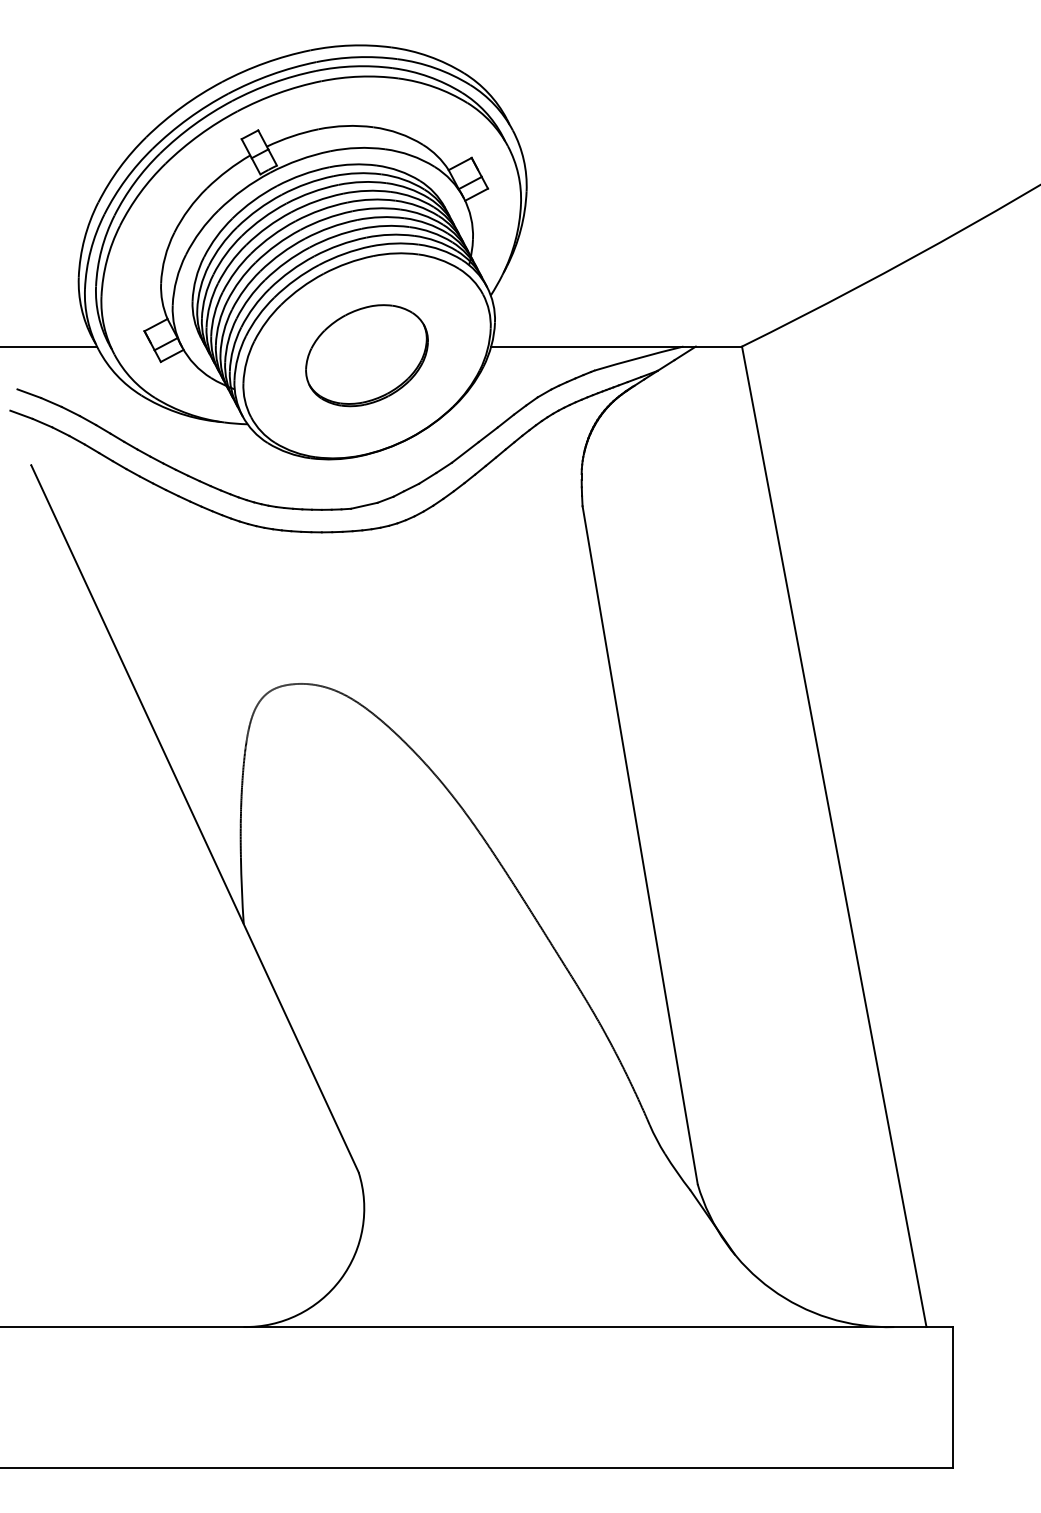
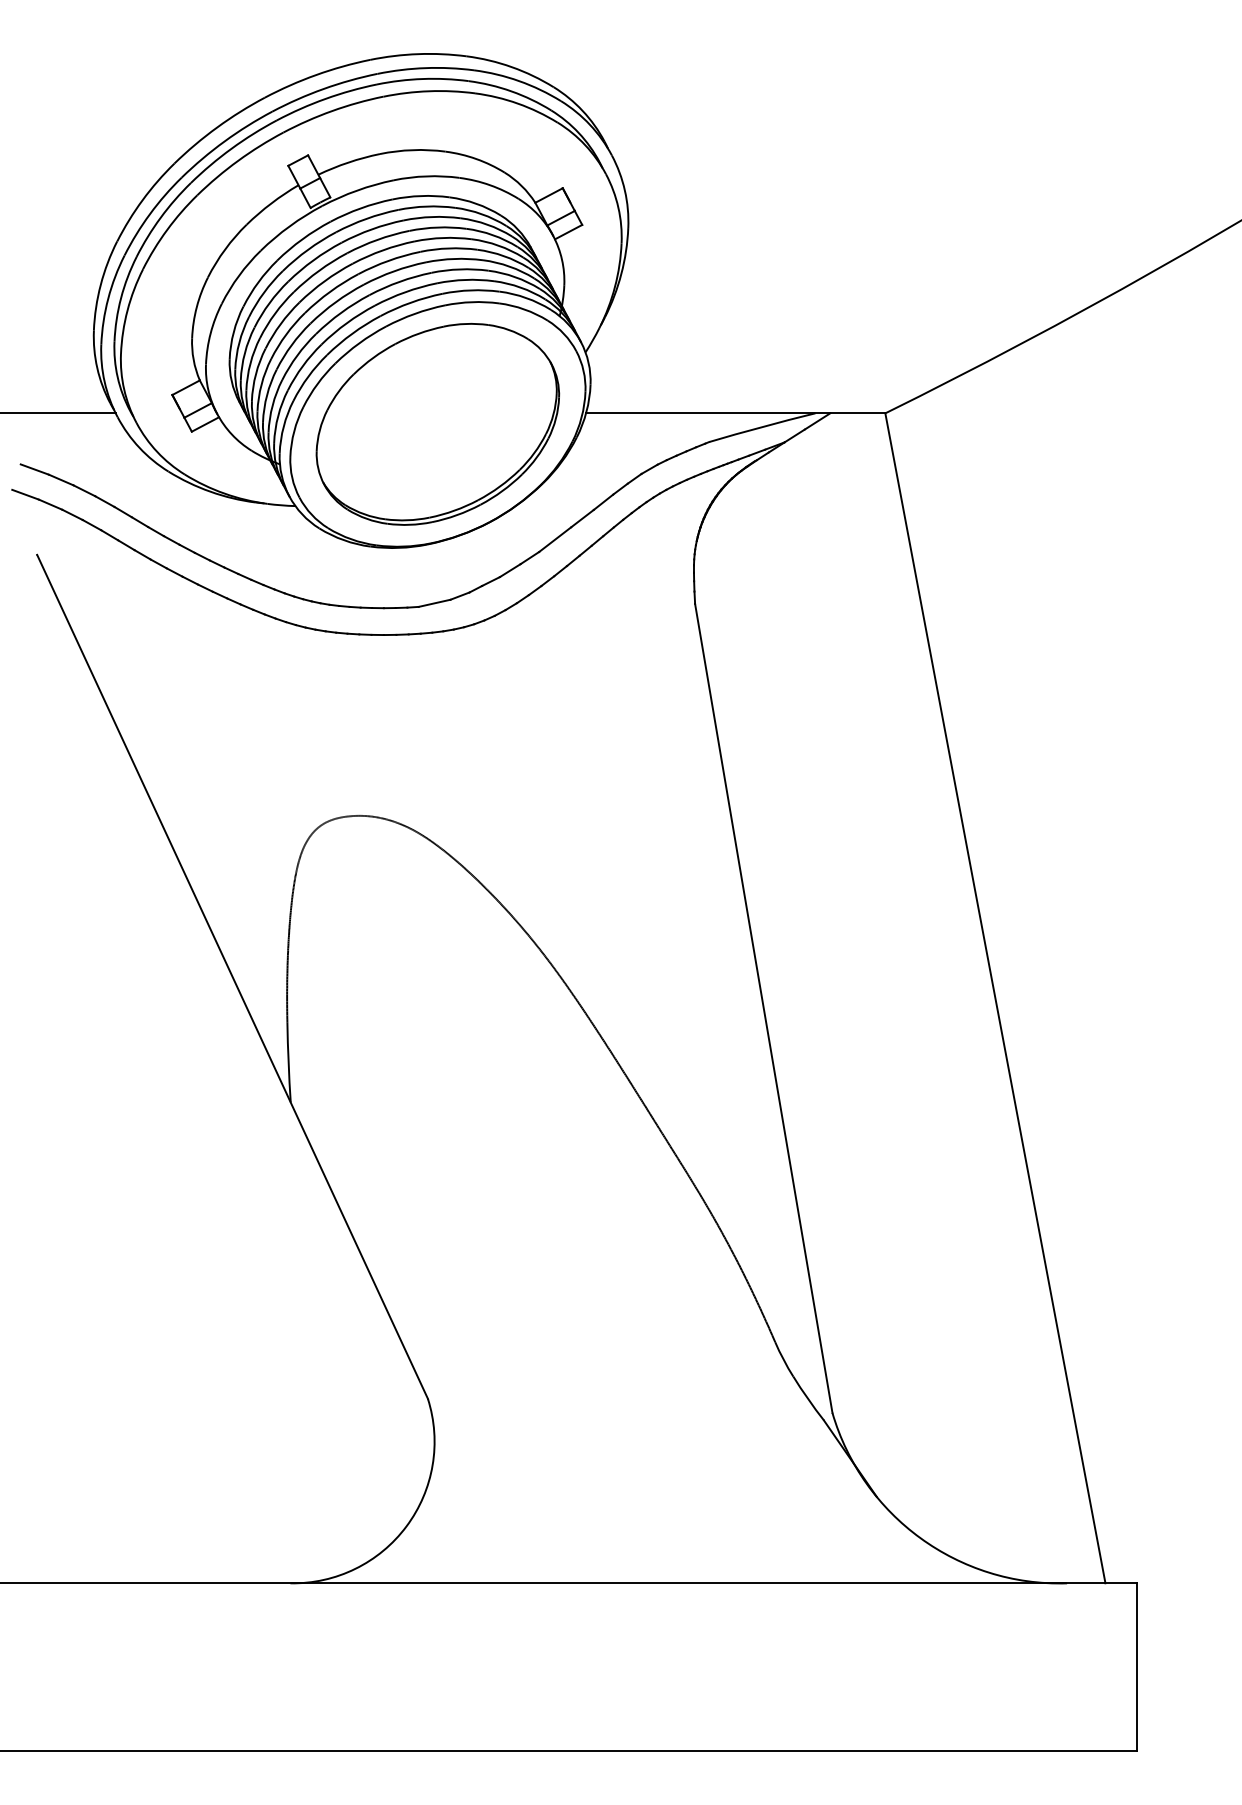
part: (366, 355) -> (437, 423), size x1.67

